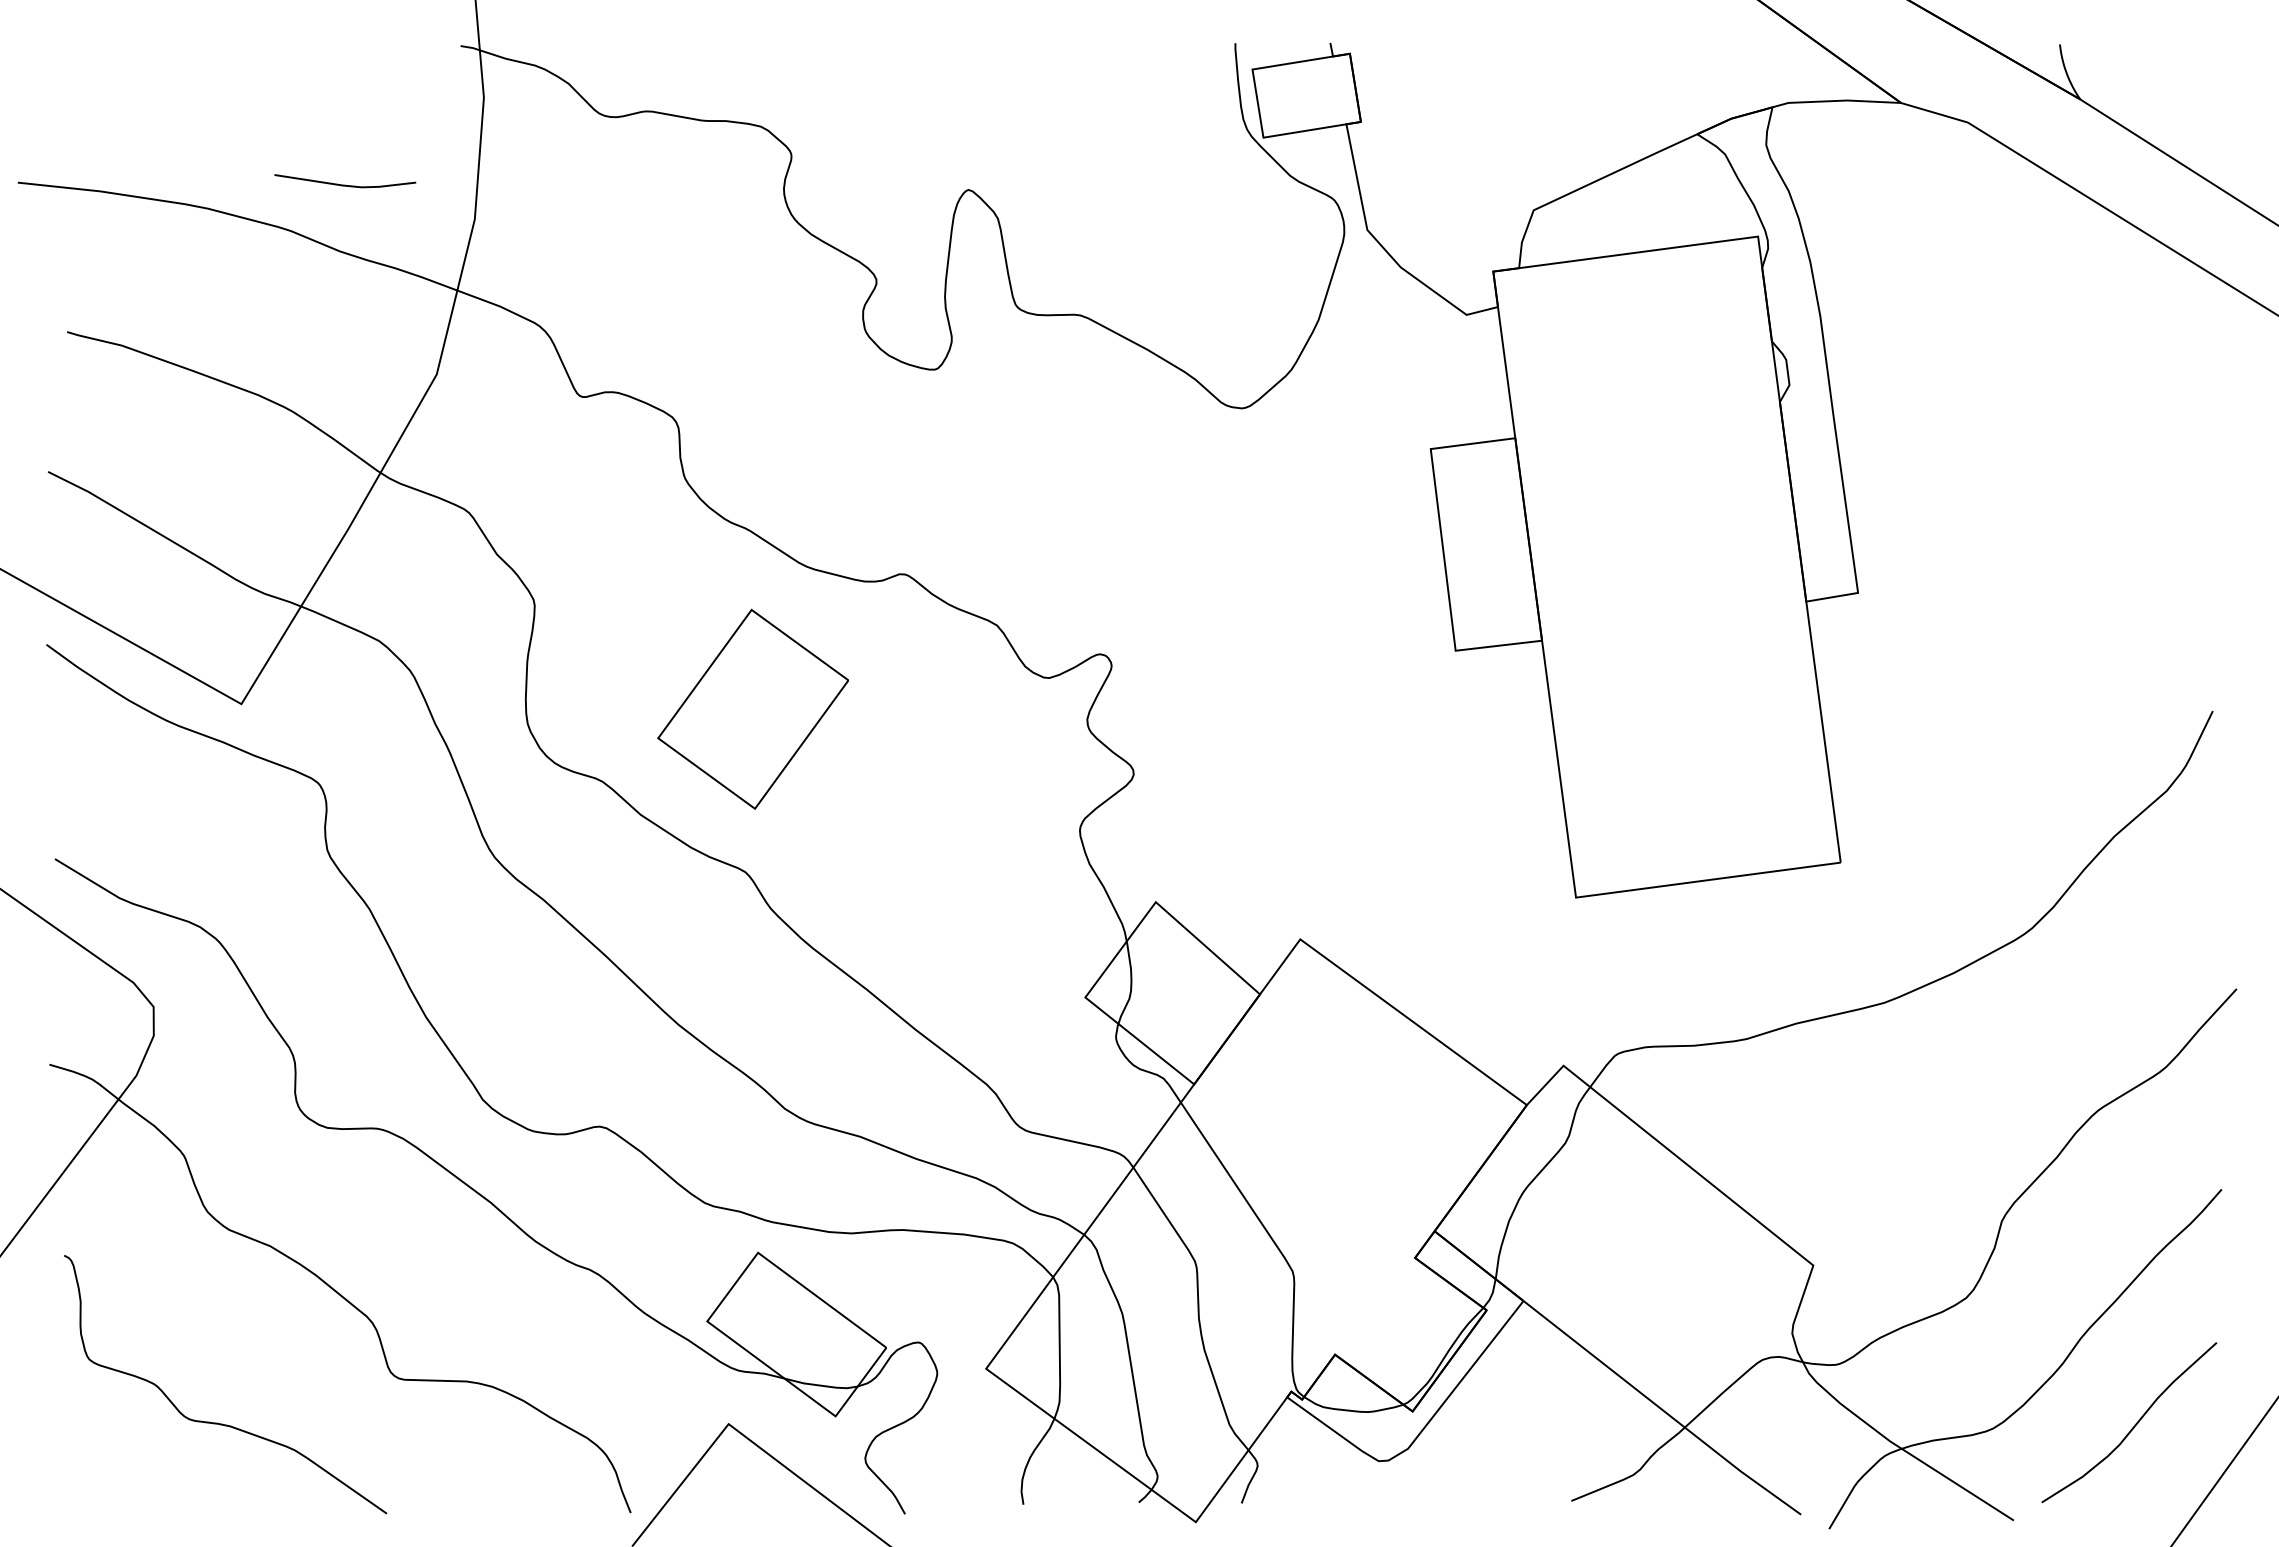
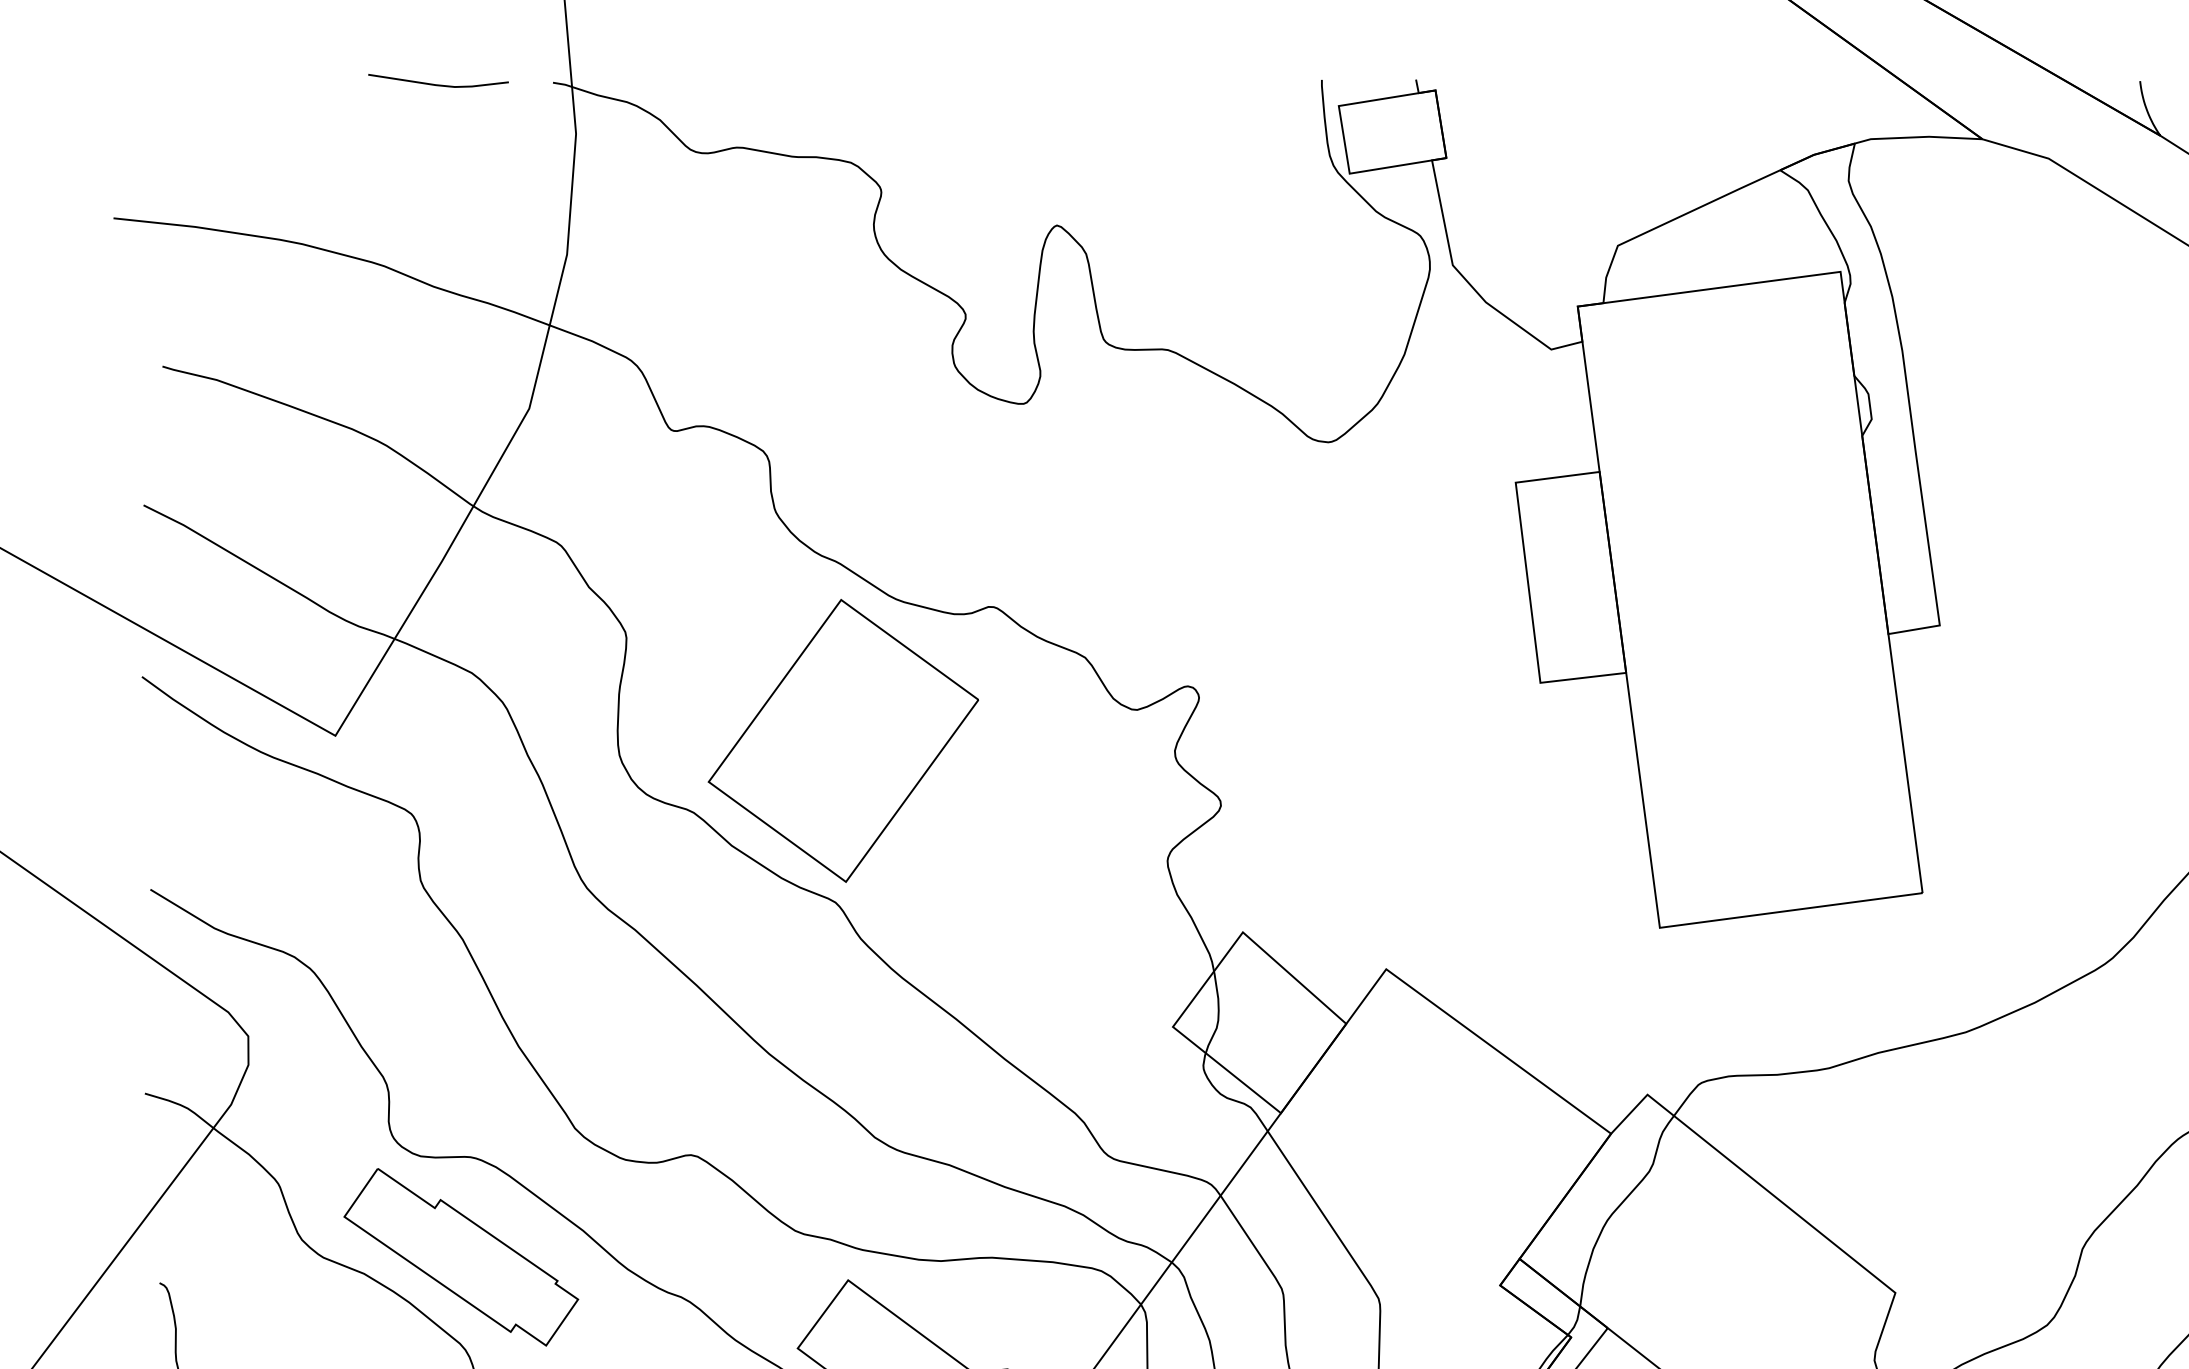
line: (345, 184) -> (438, 84), moved
part: (752, 709) -> (842, 741), size x1.43
part: (367, 1229) -> (460, 1257), added

